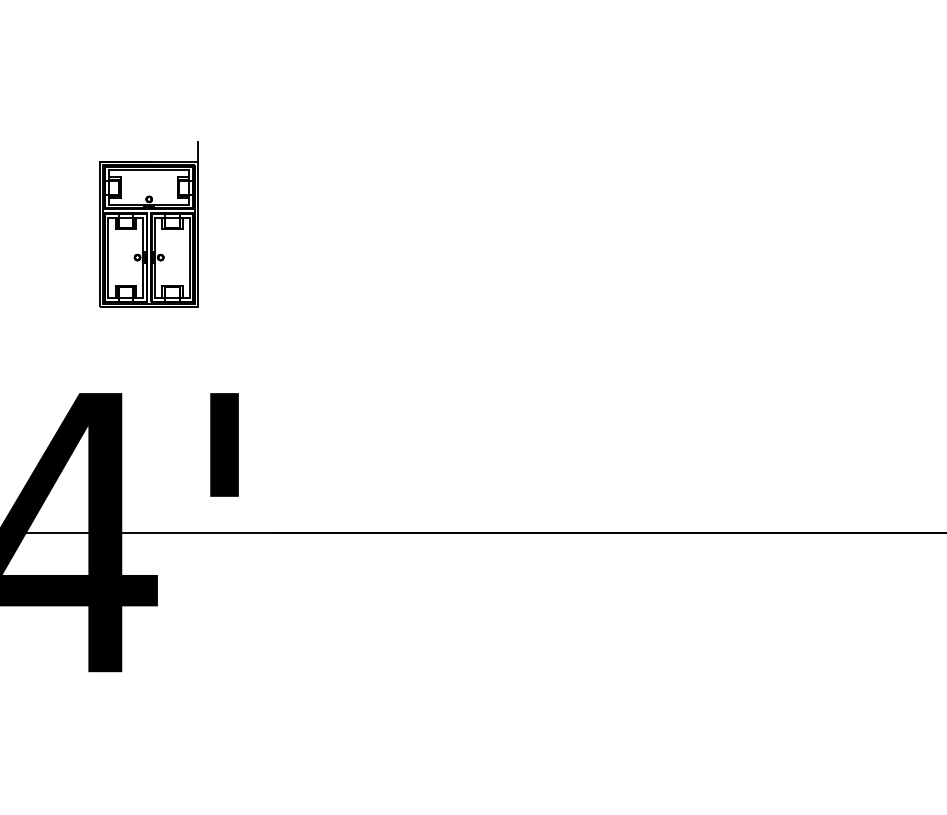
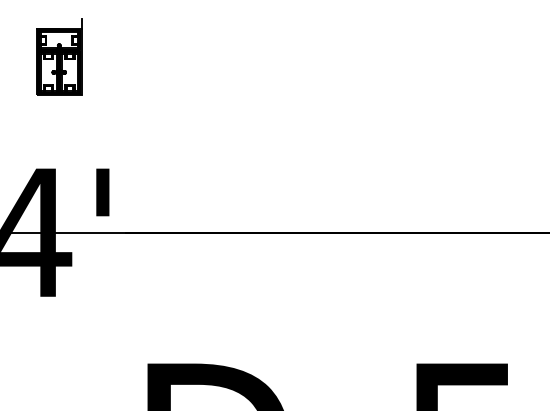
part: (149, 222) -> (59, 56), moved

